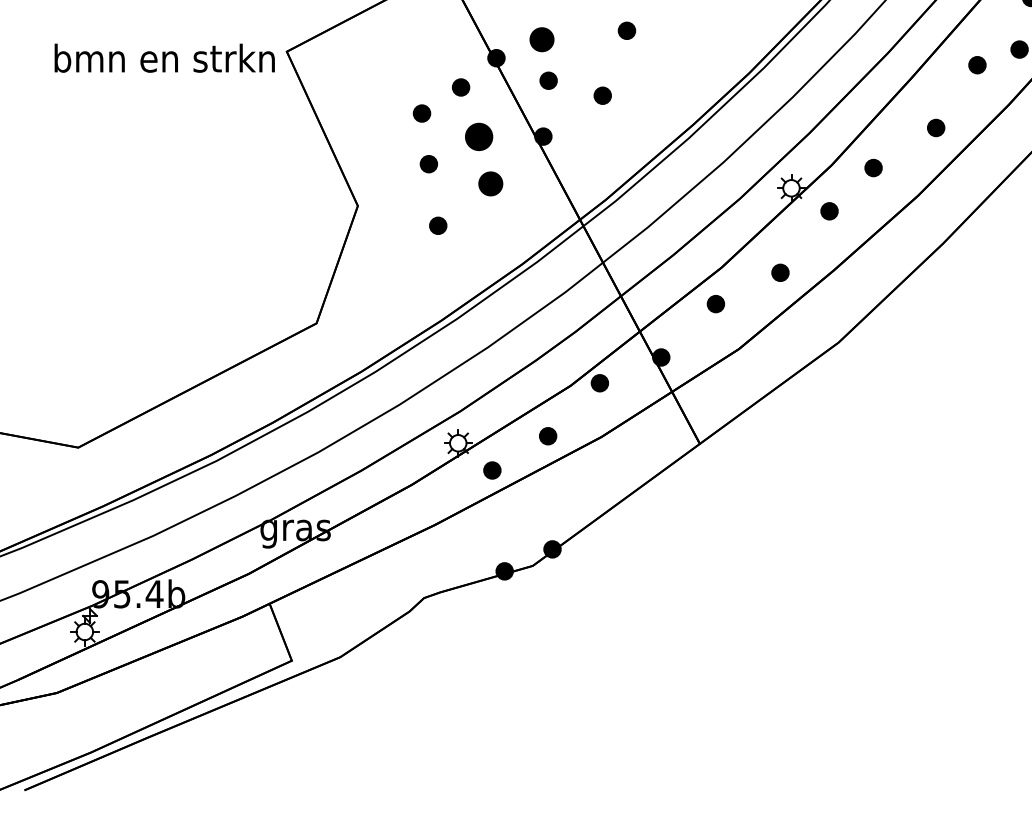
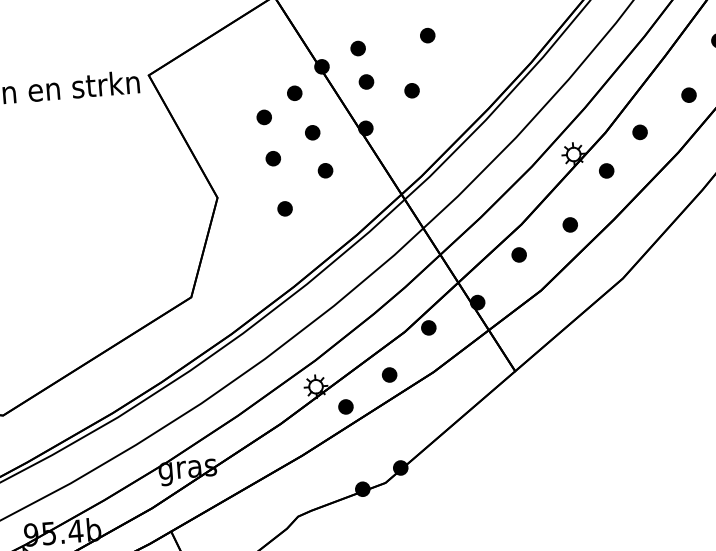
part: (541, 39) -> (357, 48), size x0.71
part: (478, 136) -> (312, 132), size x0.62
part: (490, 183) -> (325, 170), size x0.71

